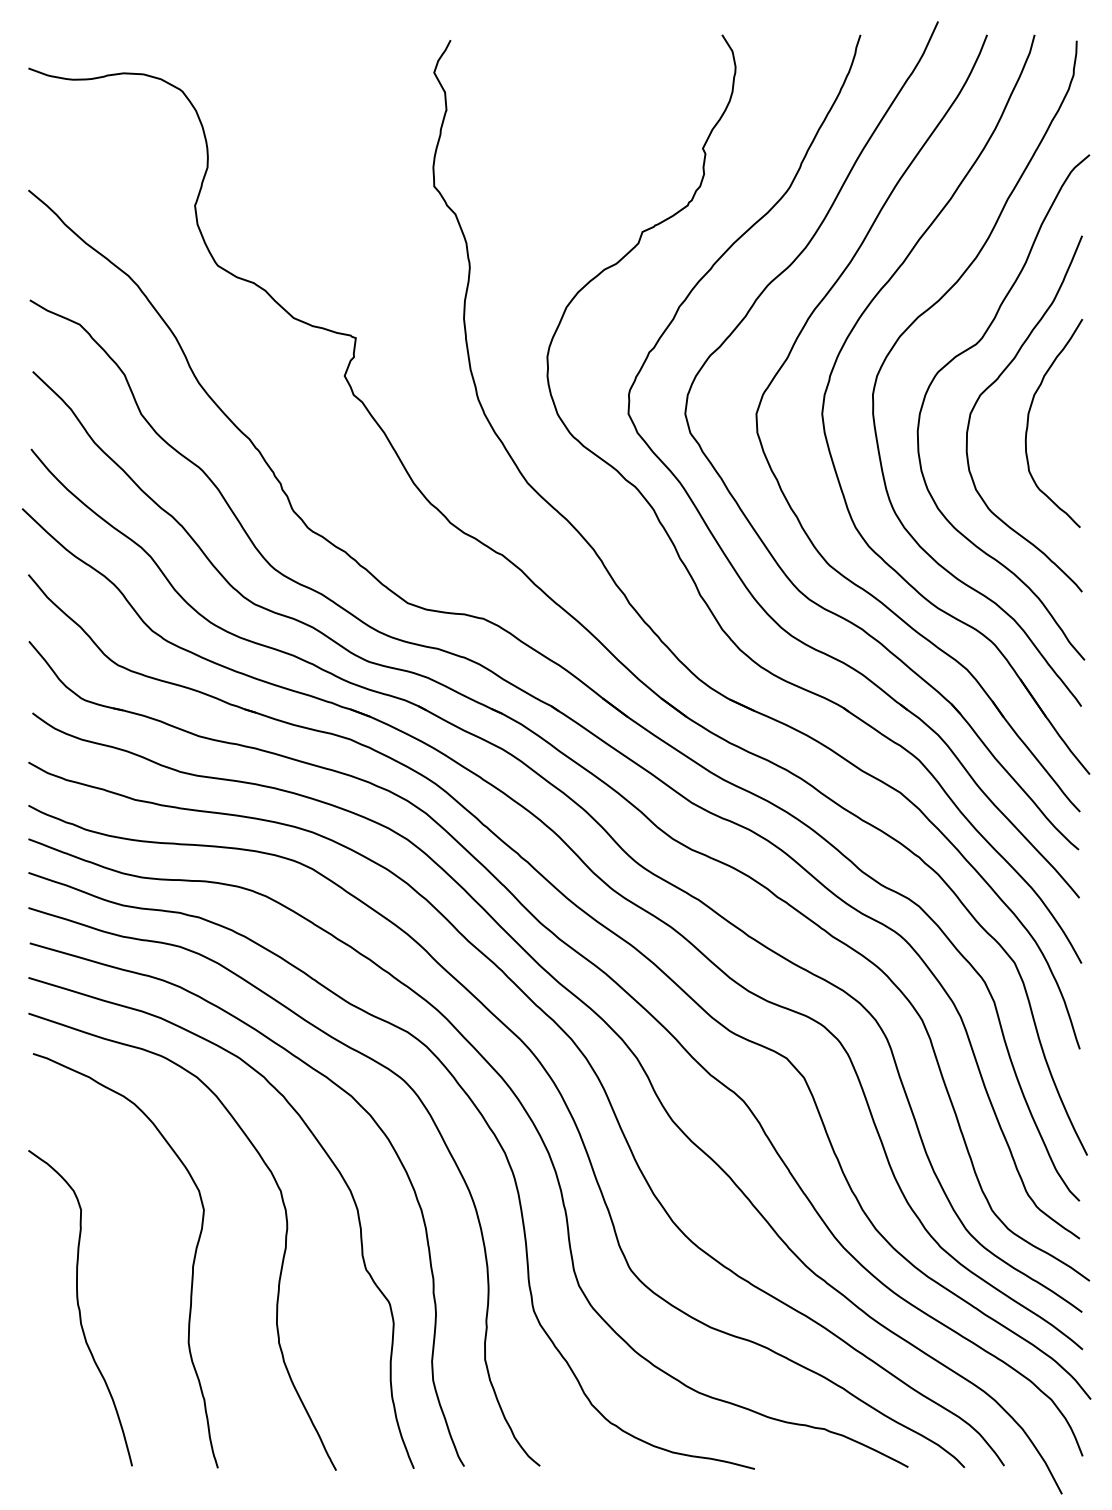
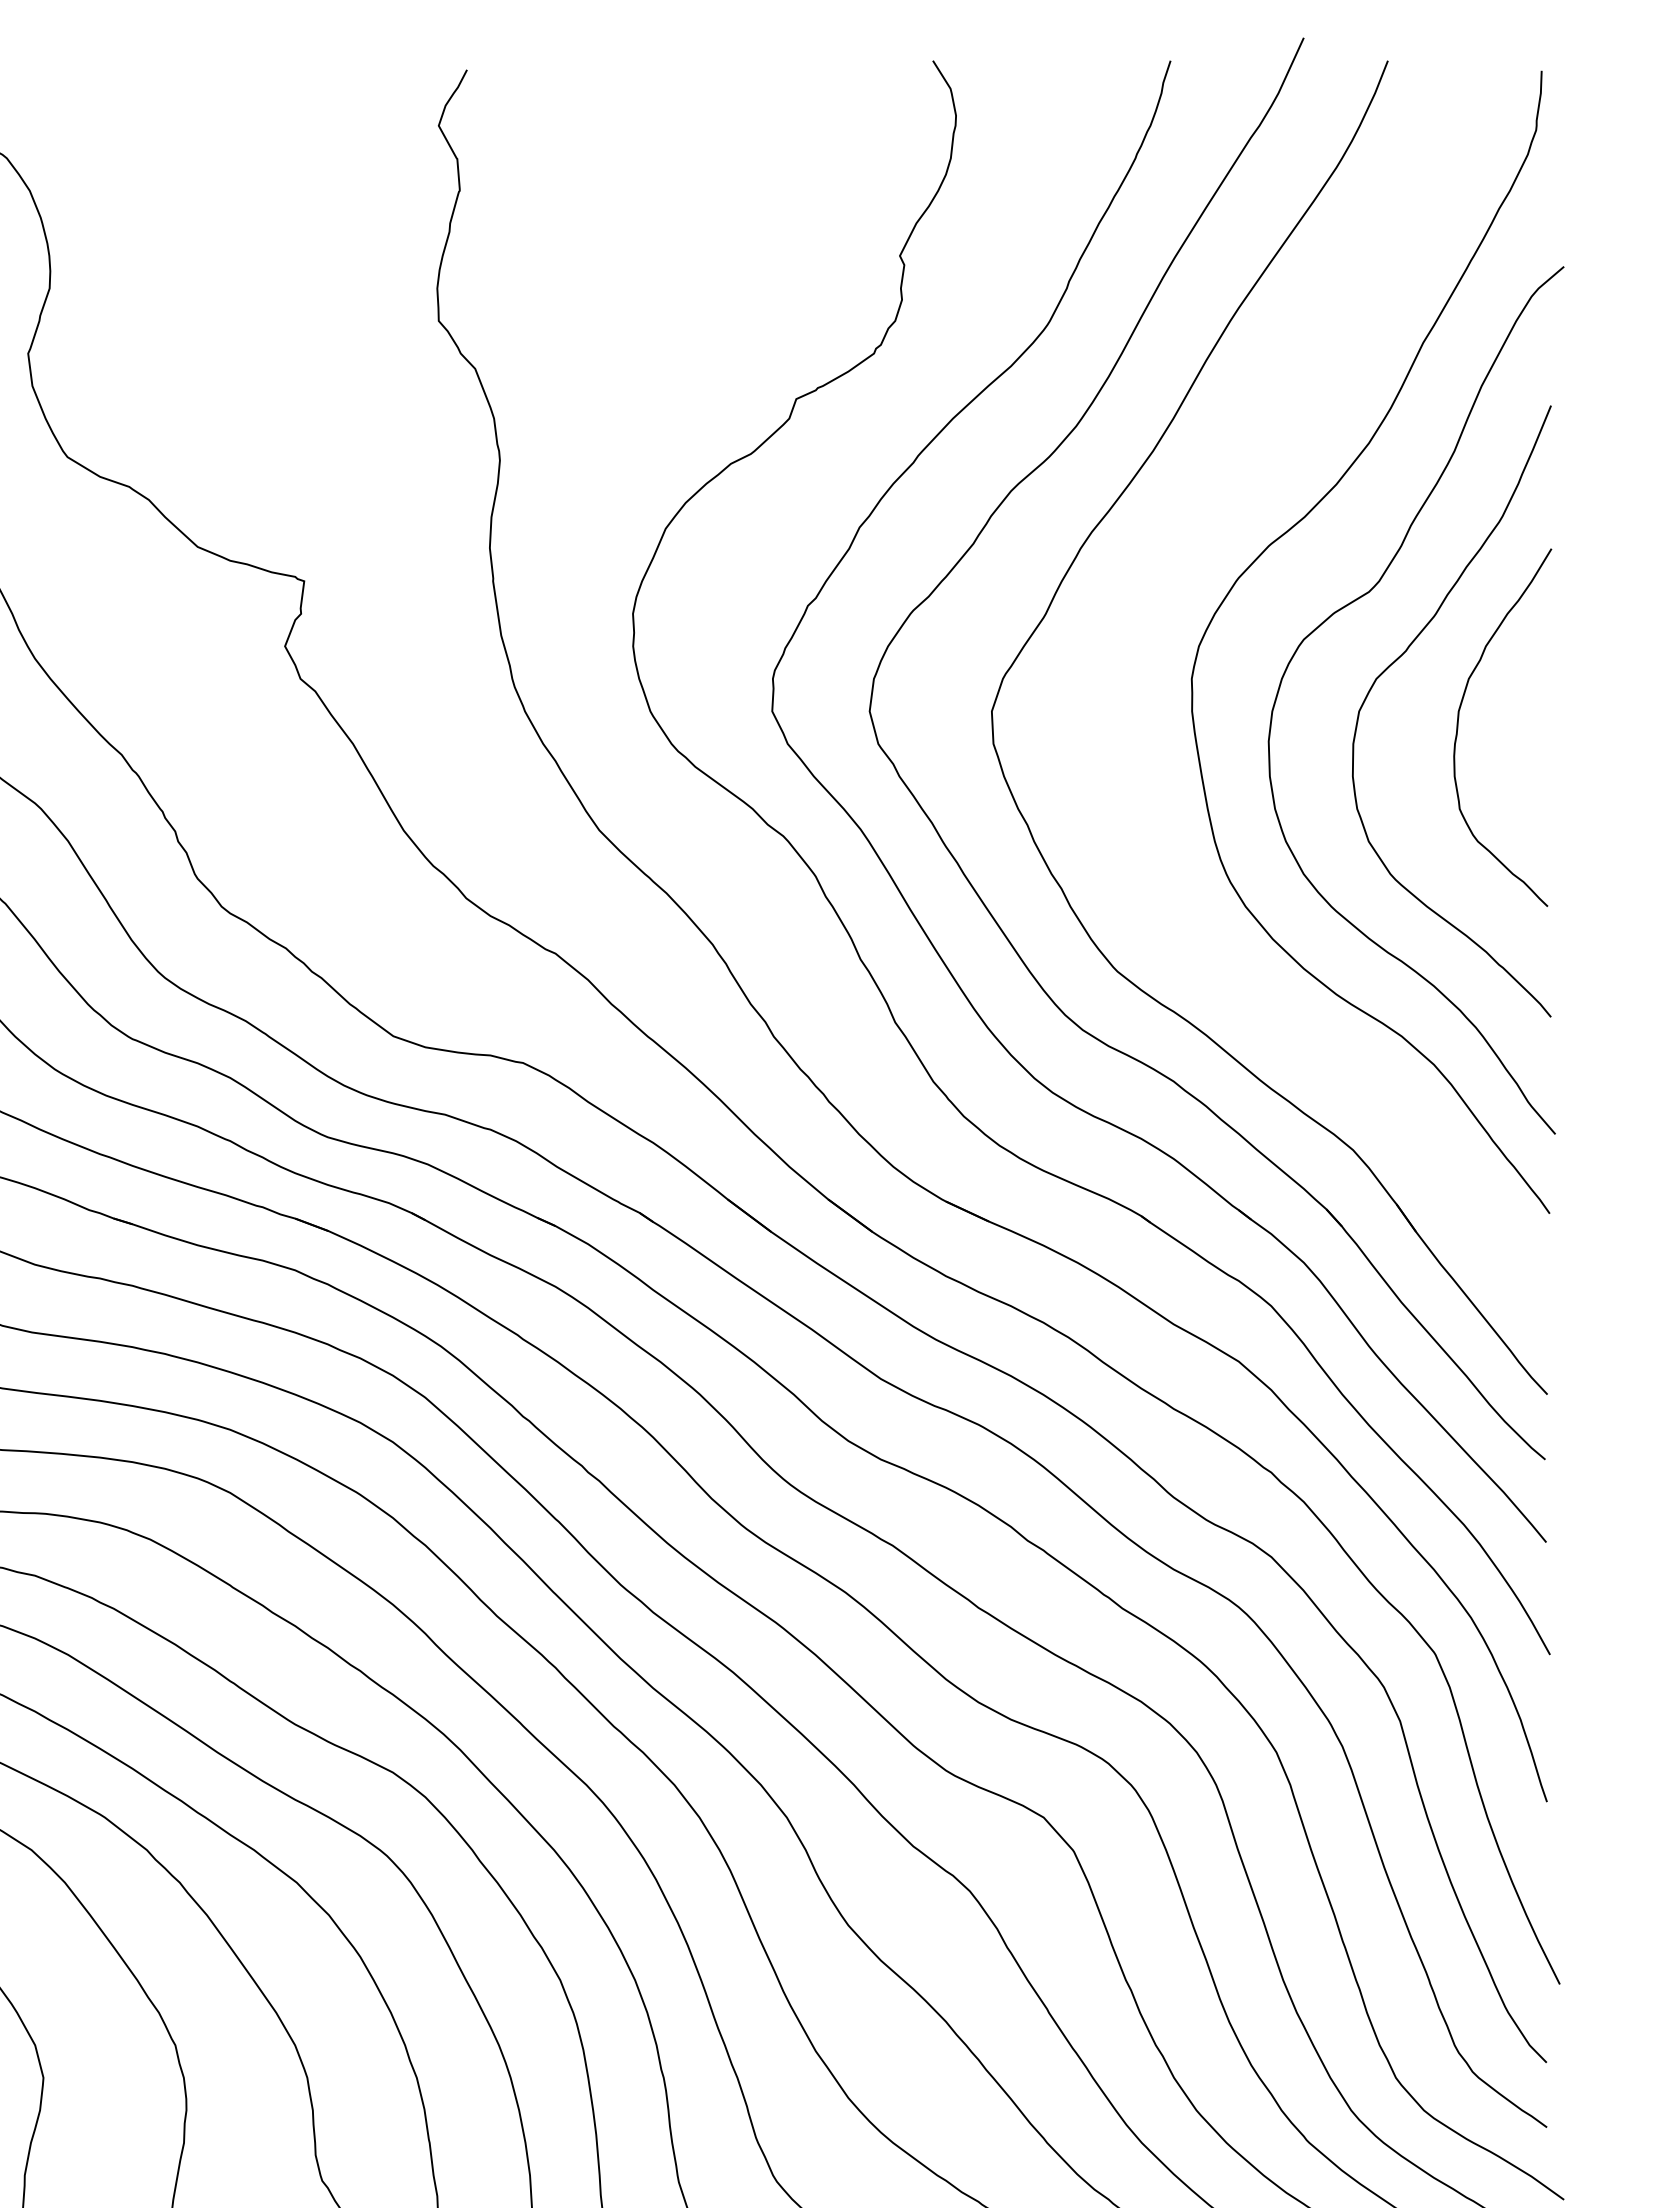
part: (843, 347) -> (1141, 597), removed

